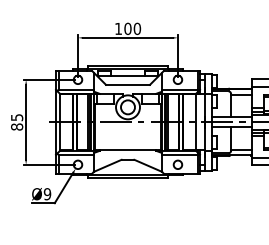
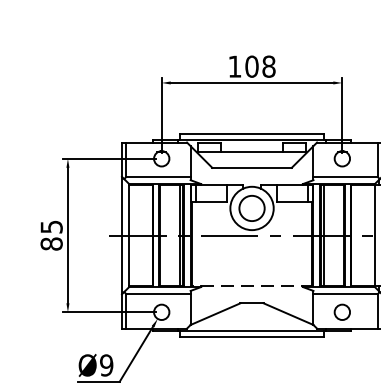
text: (137, 28) -> (269, 65), 100 -> 108
line: (128, 150) -> (252, 286), solid -> dashed

